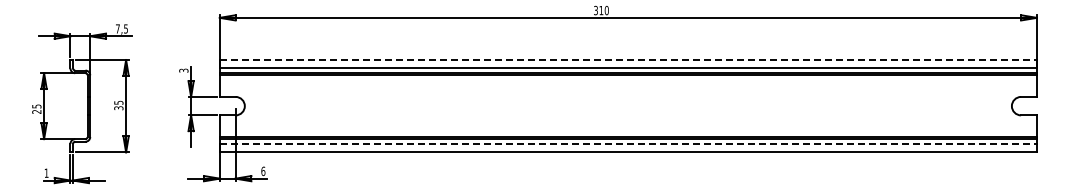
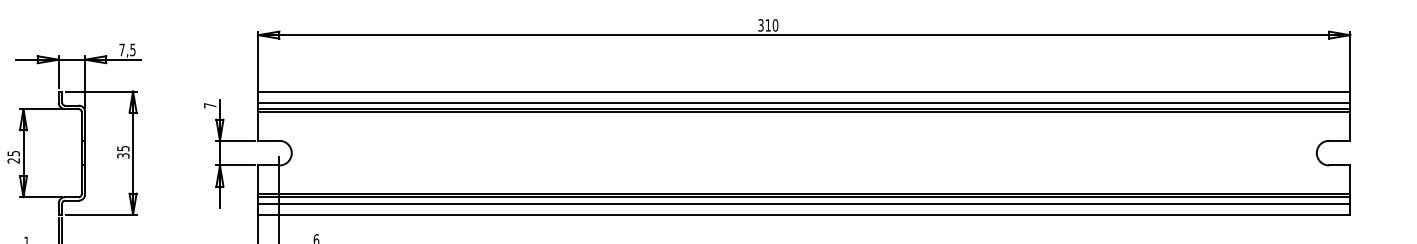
line: (628, 60) -> (804, 92), dashed -> solid
text: (183, 70) -> (209, 105), 3 -> 7
line: (628, 143) -> (804, 203), dashed -> solid

